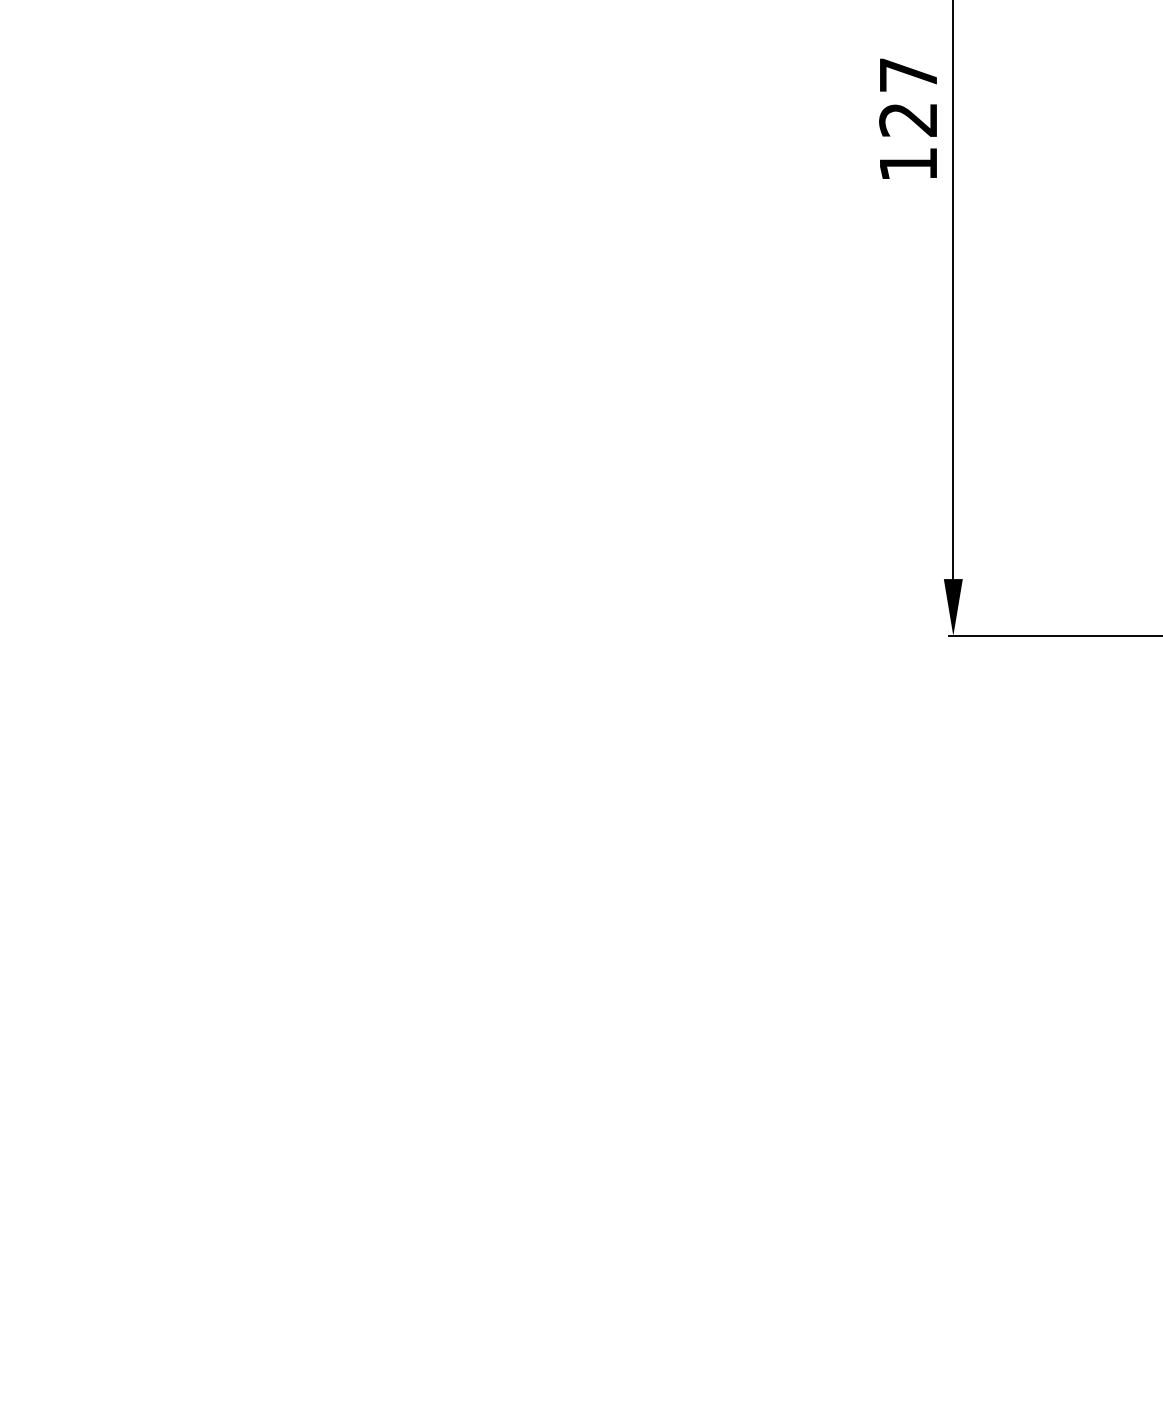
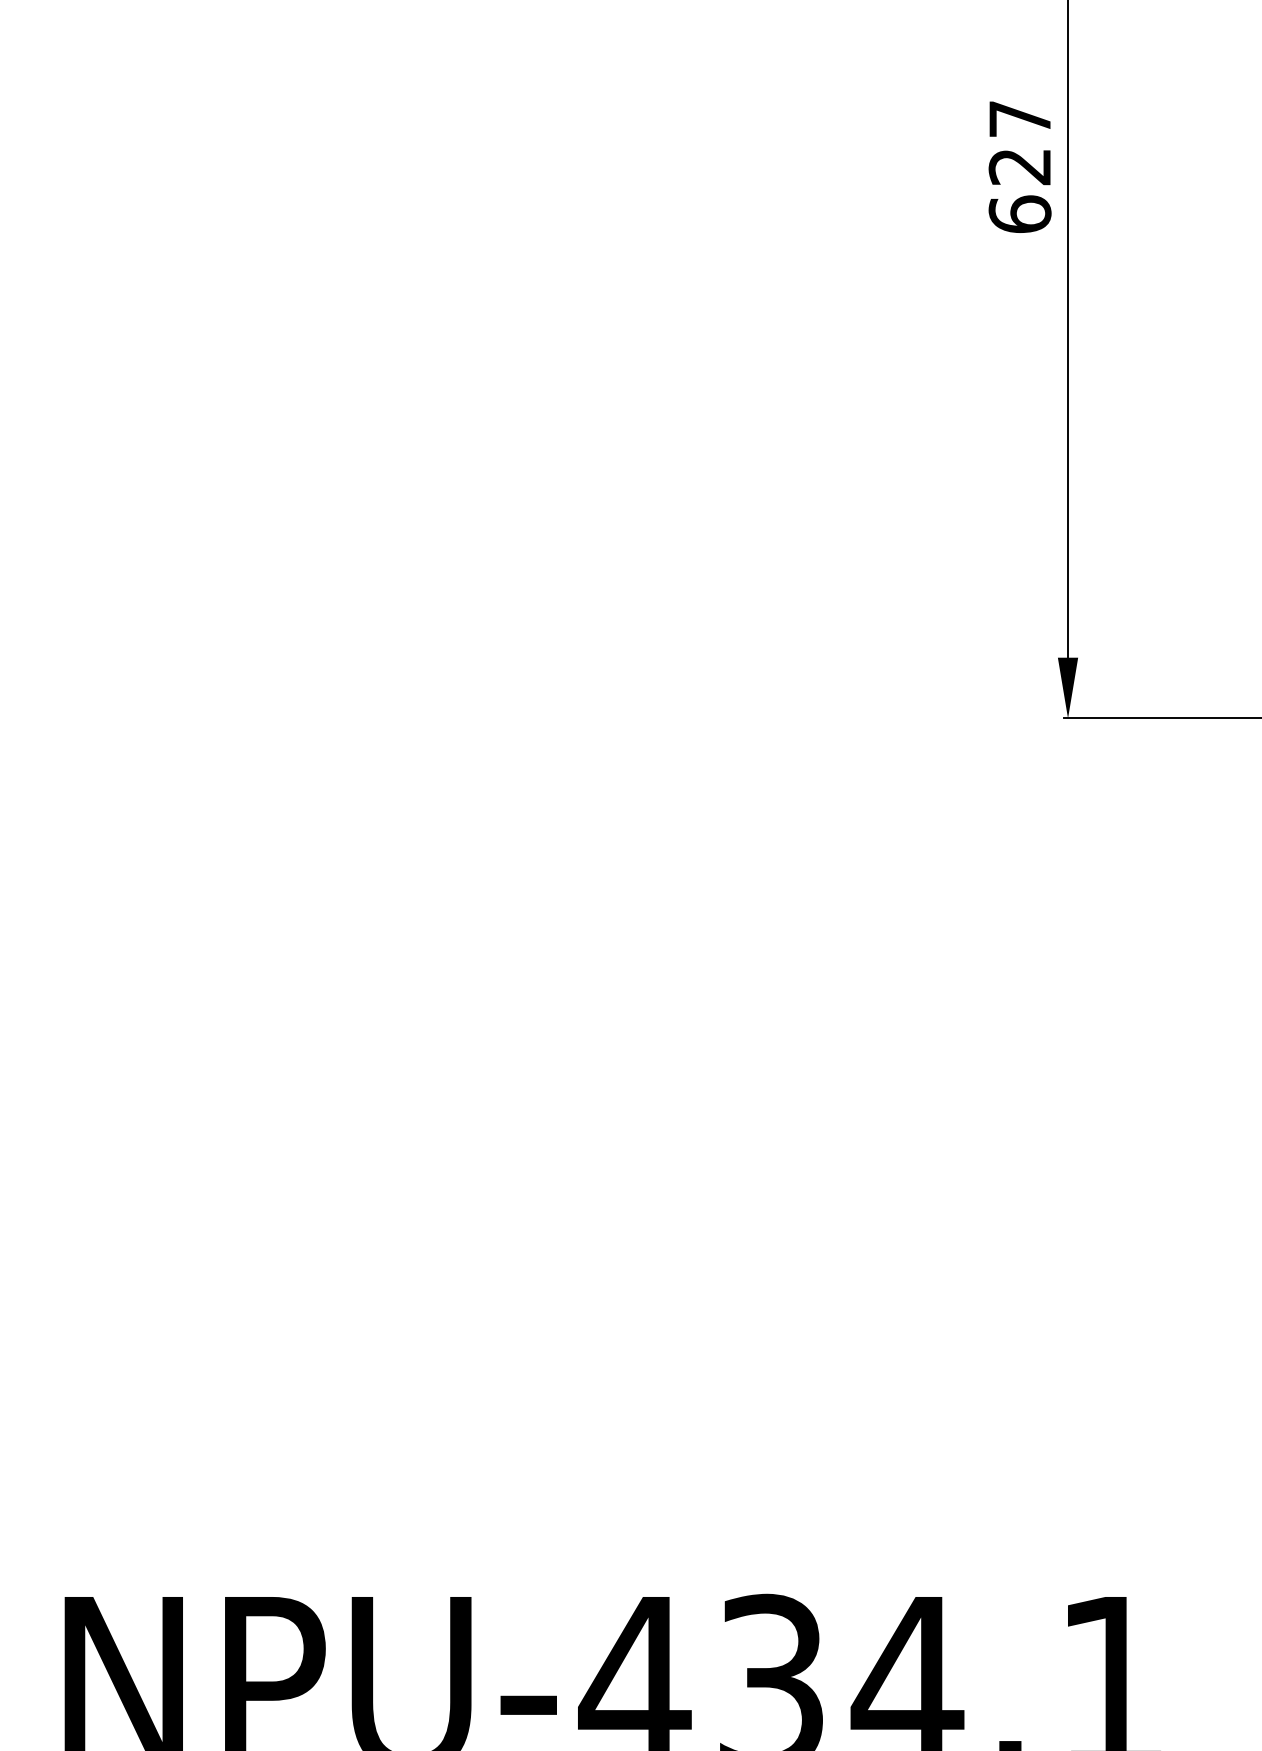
text: (907, 163) -> (1019, 213), 127 -> 627

